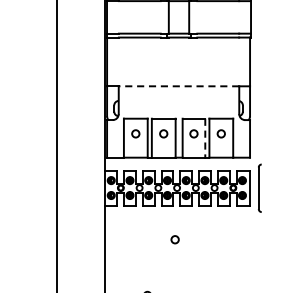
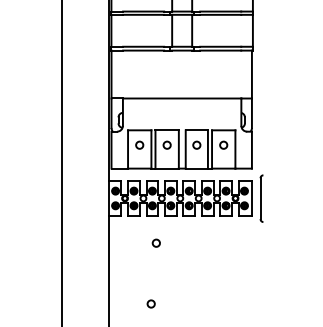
line: (178, 86) -> (181, 98), dashed -> solid
line: (204, 138) -> (207, 149), dashed -> solid
circle: (174, 238) -> (155, 242), moved

